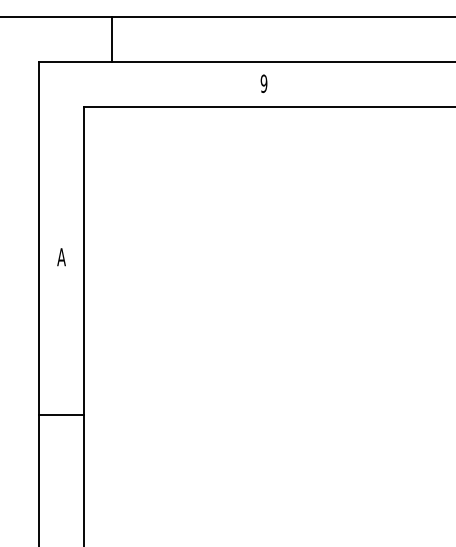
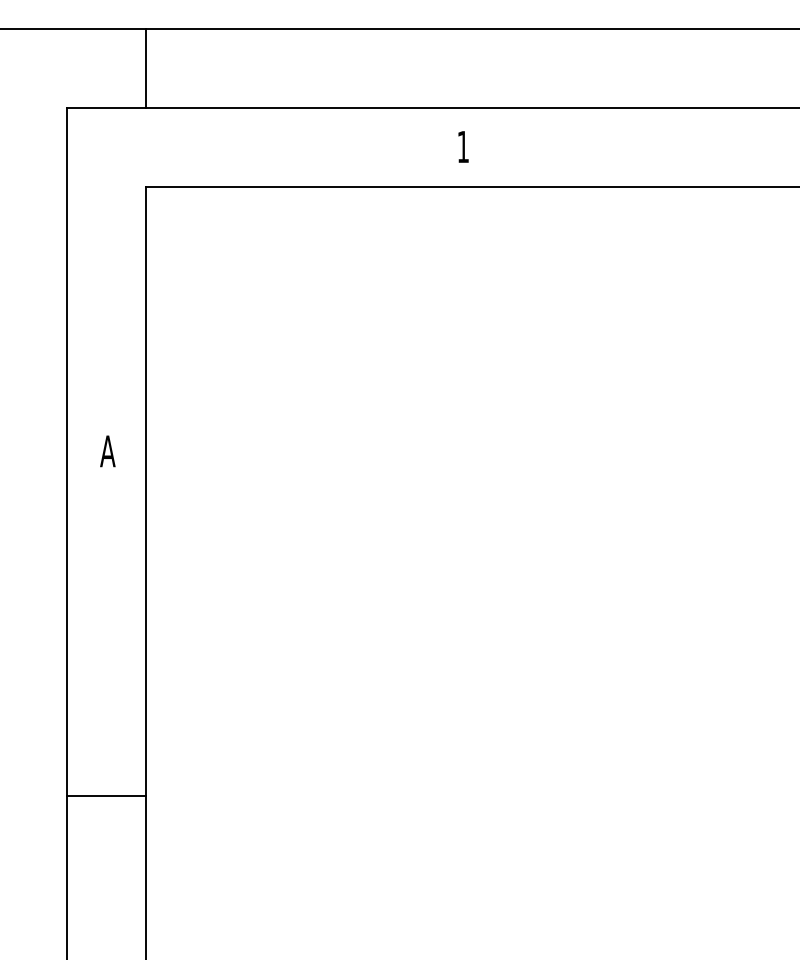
line: (111, 38) -> (146, 67), moved
text: (263, 83) -> (462, 146), 9 -> 1
line: (60, 415) -> (105, 795), moved

